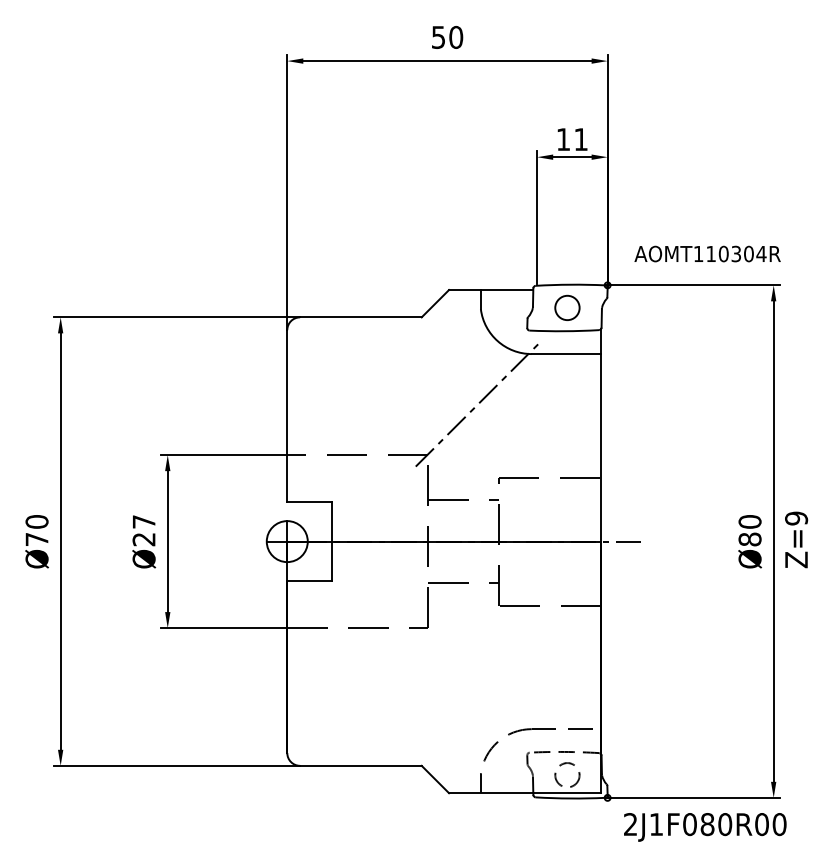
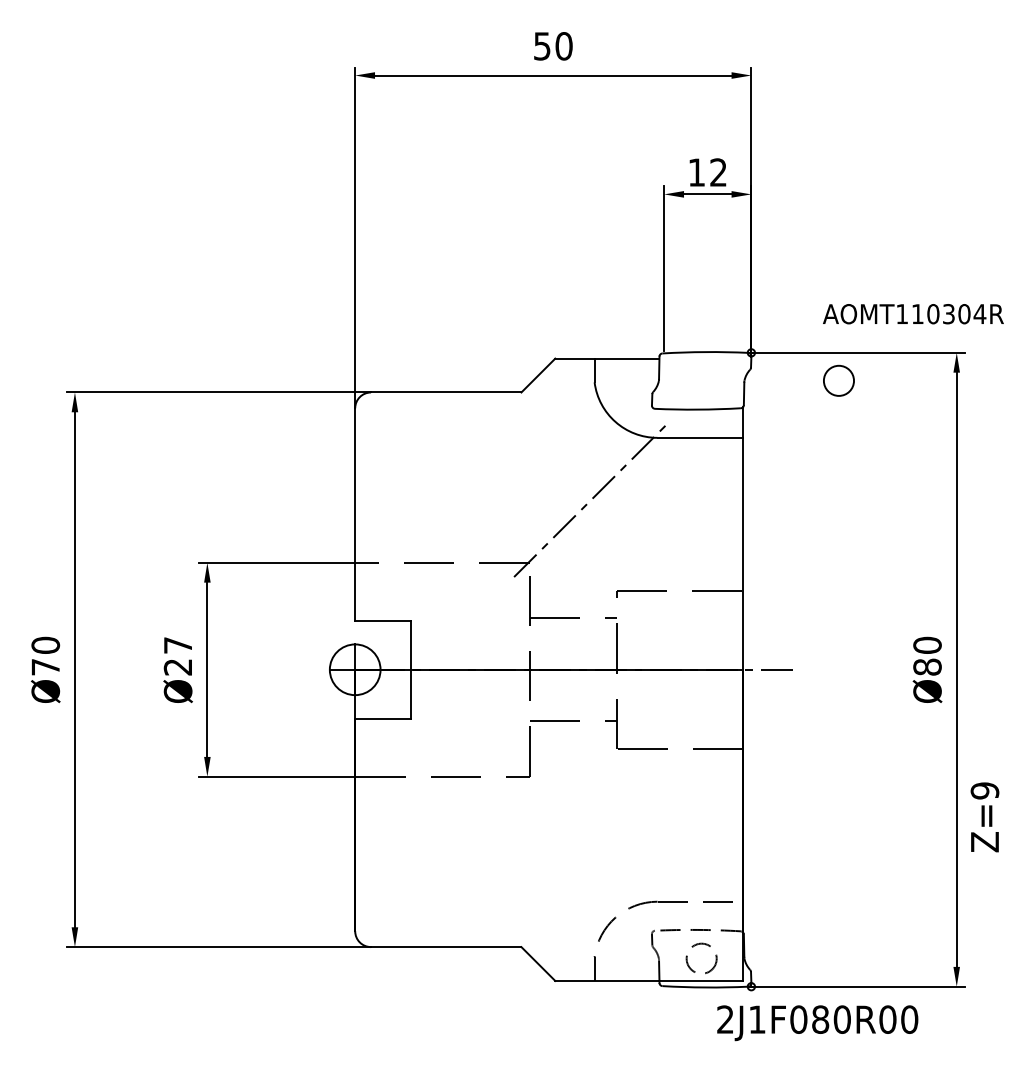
text: (580, 139) -> (717, 172), 11 -> 12
text: (707, 253) -> (913, 313), moved
circle: (567, 307) -> (839, 380), moved
text: (796, 539) -> (984, 816), moved
text: (705, 827) -> (817, 1023), moved

